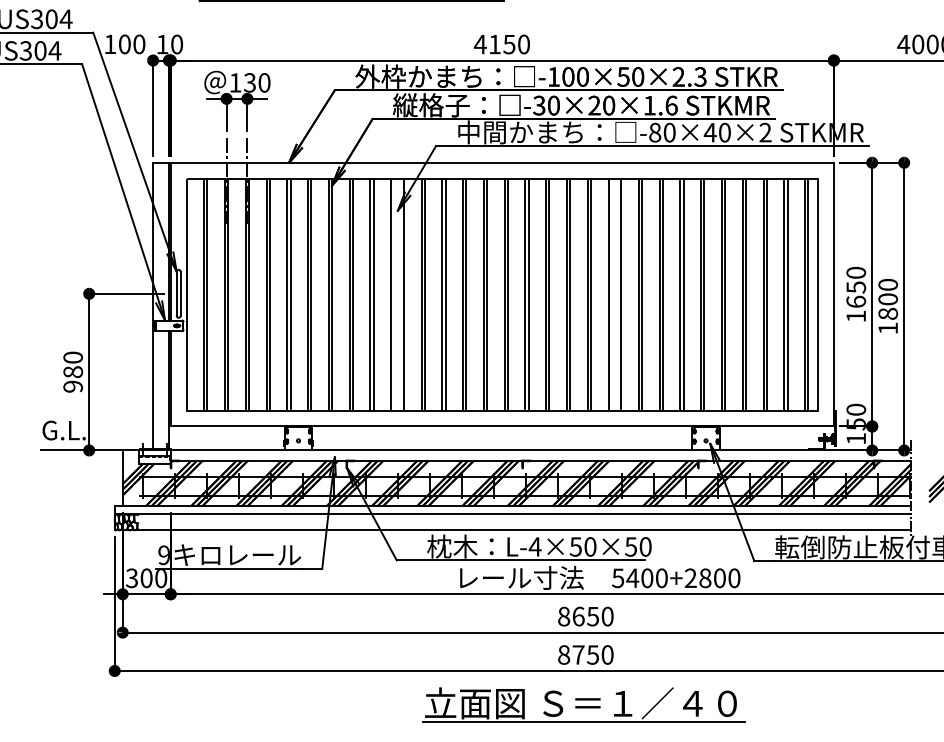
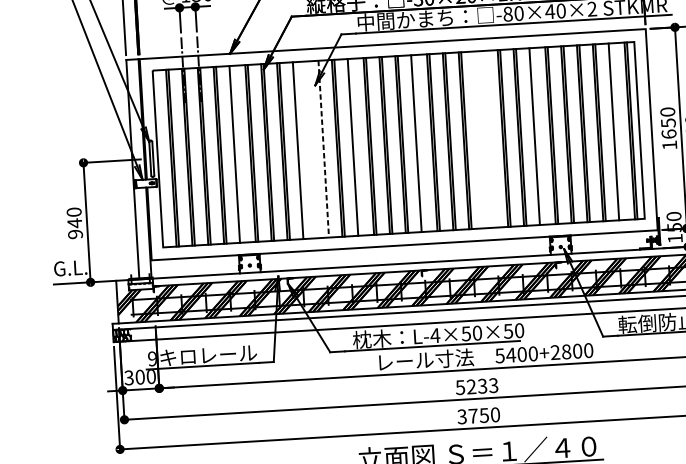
line: (290, 294) -> (237, 154), removed
line: (373, 294) -> (300, 150), removed
line: (391, 294) -> (314, 149), removed
line: (404, 294) -> (324, 149), solid -> dashed
line: (445, 294) -> (355, 147), removed
line: (528, 294) -> (418, 143), removed
line: (608, 294) -> (479, 139), removed
line: (621, 294) -> (489, 139), removed
line: (683, 294) -> (536, 136), removed
line: (787, 294) -> (616, 131), removed
text: (73, 371) -> (75, 222), 980 -> 940
text: (585, 616) -> (476, 386), 8650 -> 5233
text: (563, 654) -> (461, 416), 8750 -> 3750

